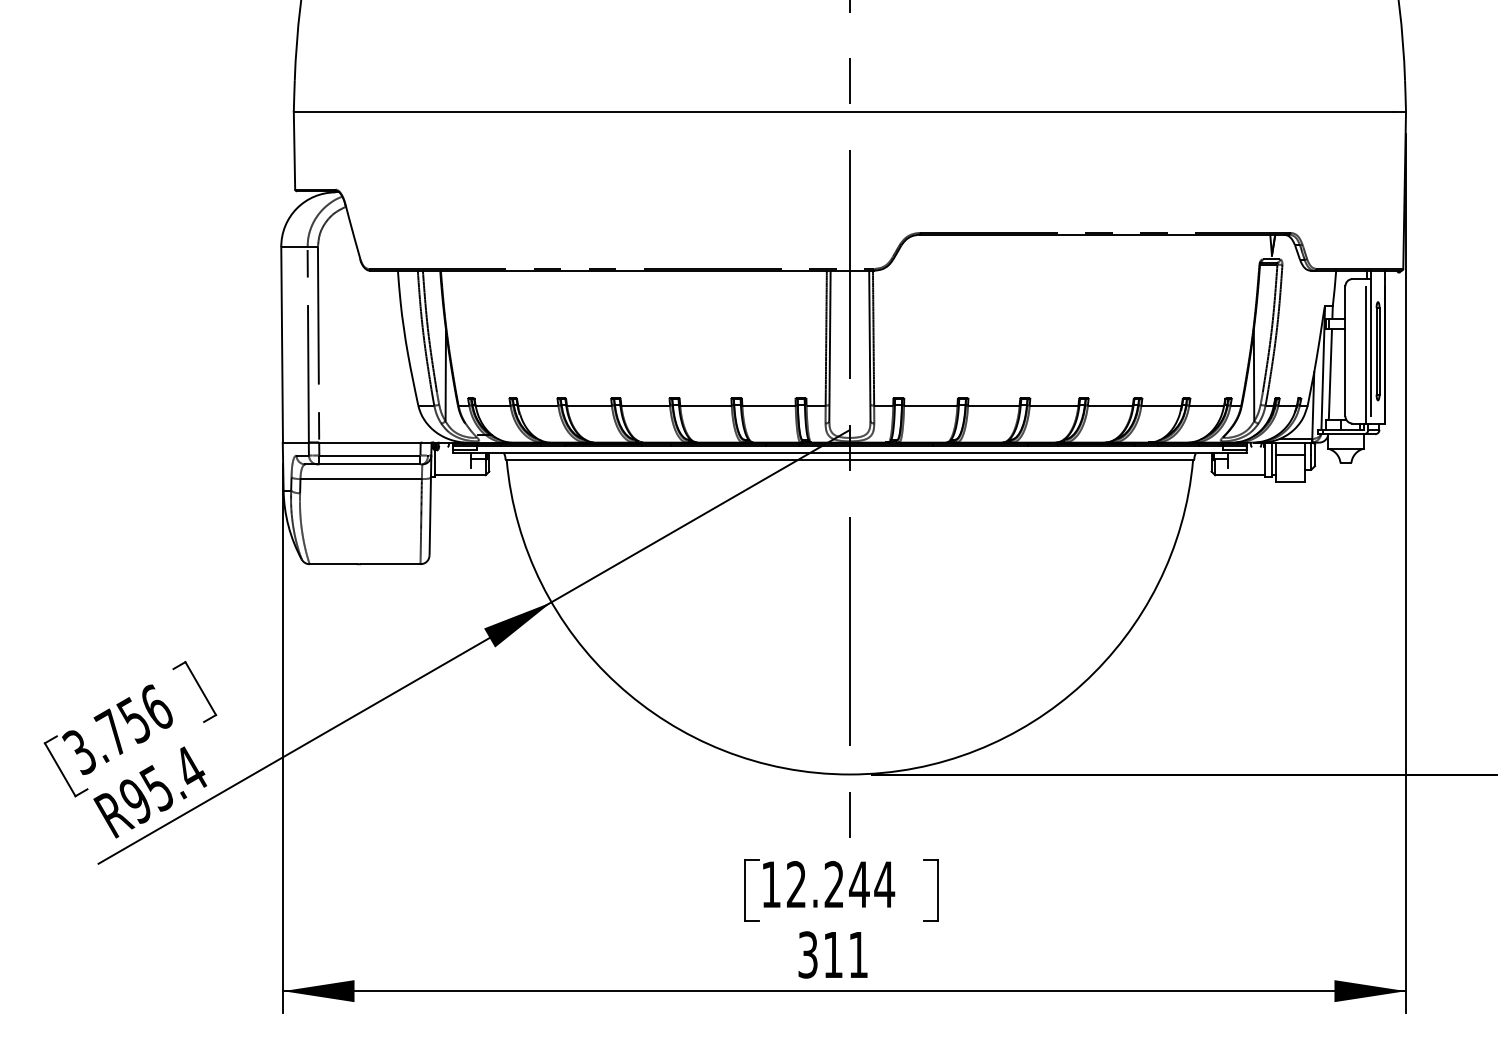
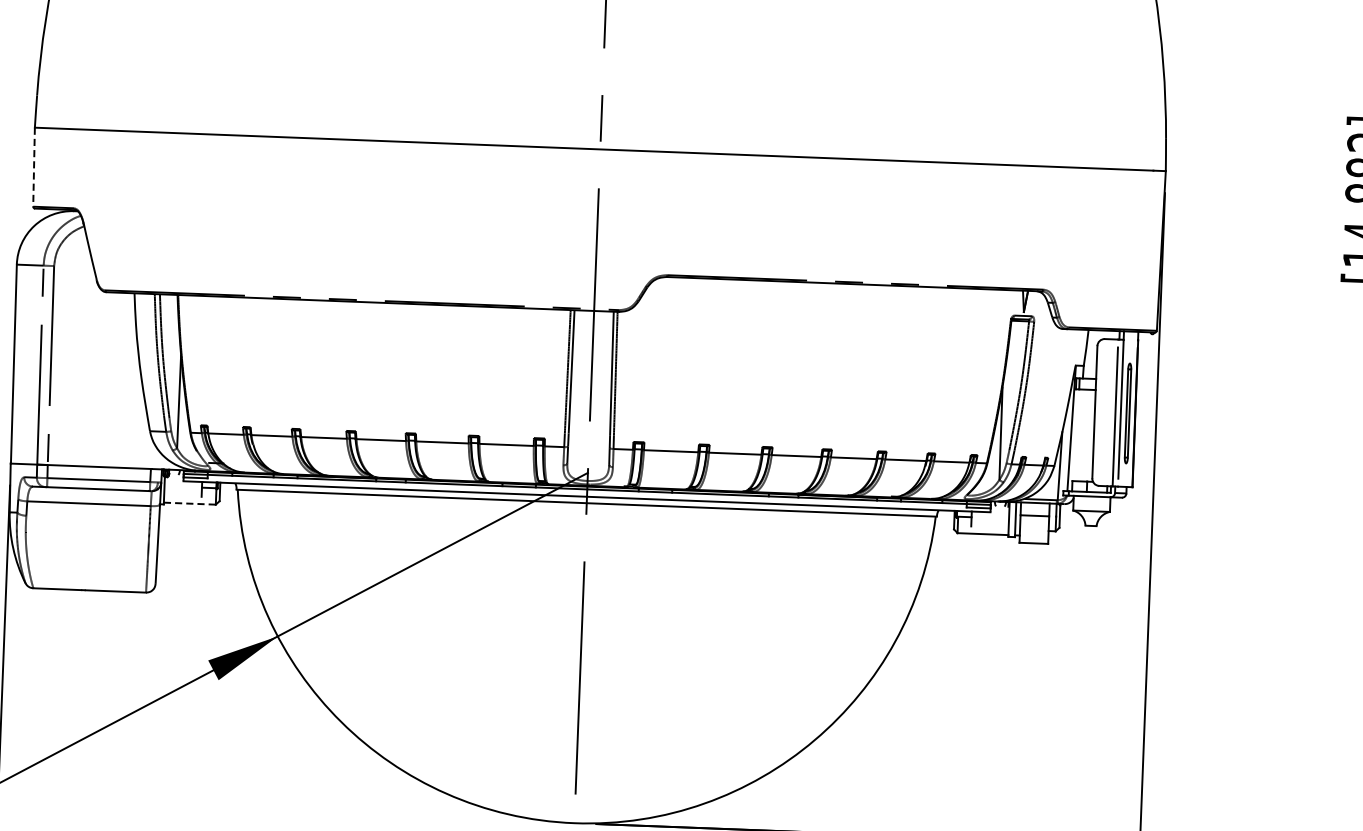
line: (294, 150) -> (34, 166), solid -> dashed
line: (1329, 374) -> (1077, 435), removed
line: (460, 475) -> (190, 503), solid -> dashed

